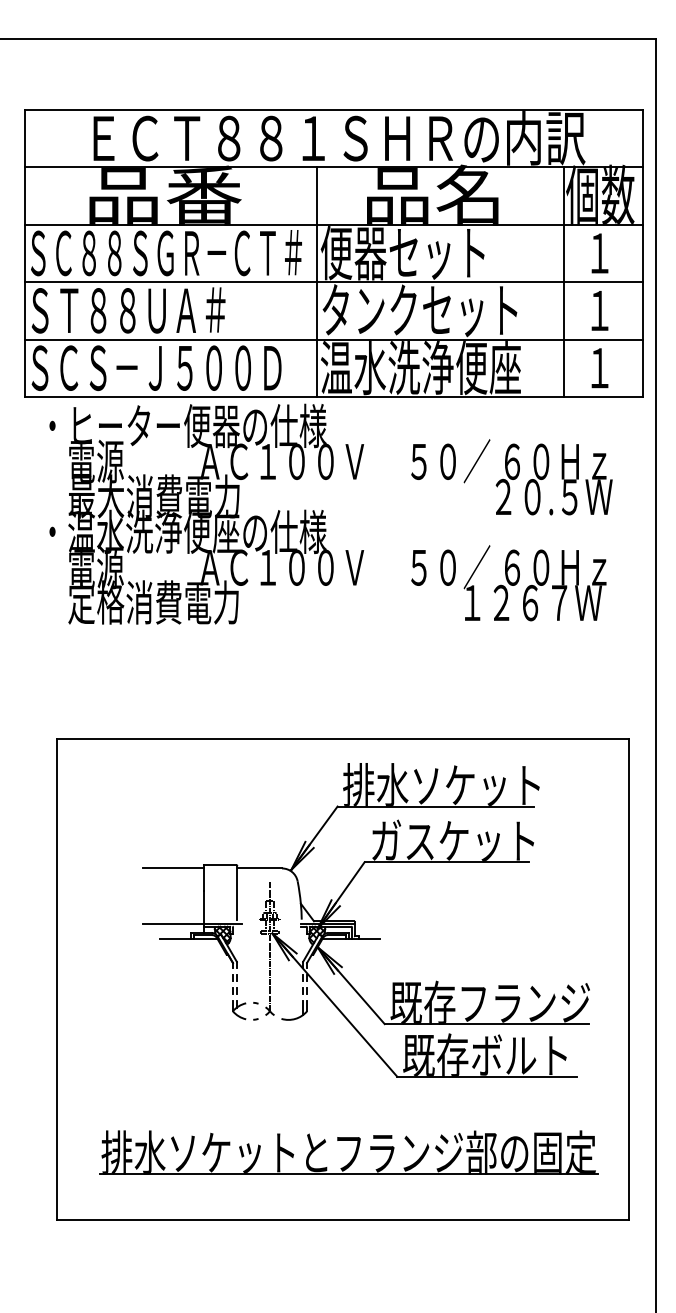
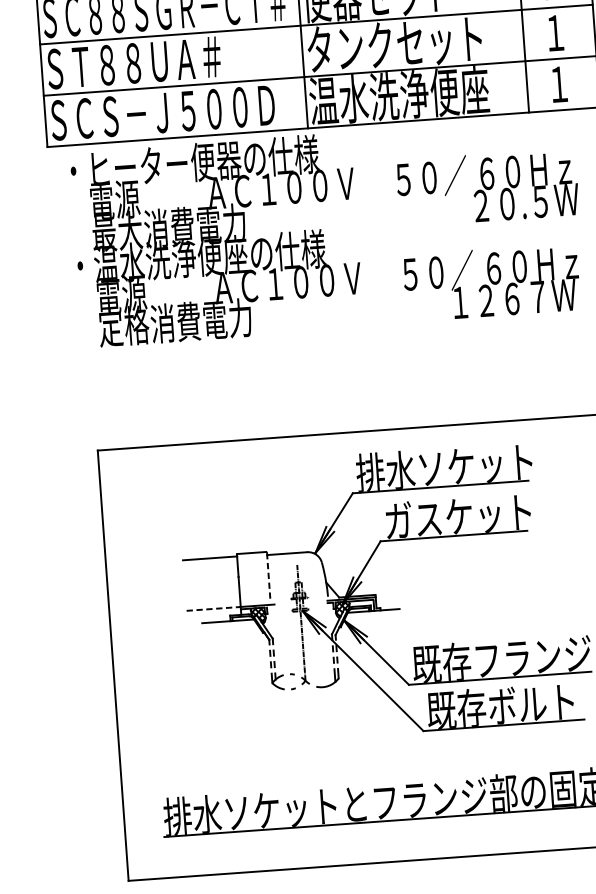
line: (237, 892) -> (268, 576), solid -> dashed
line: (174, 924) -> (214, 609), solid -> dashed

